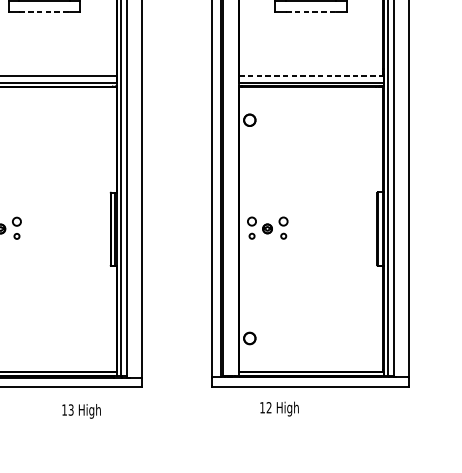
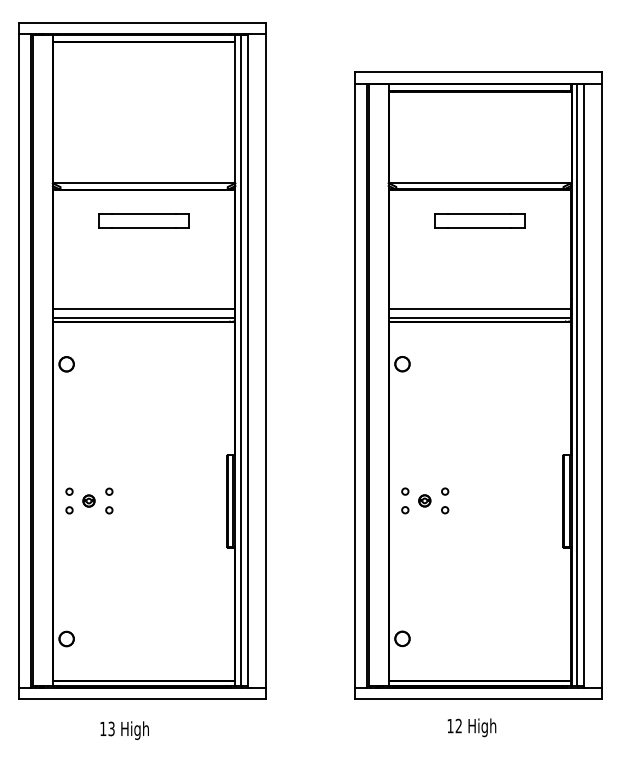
line: (44, 12) -> (143, 228), dashed -> solid
line: (310, 12) -> (479, 228), dashed -> solid
line: (310, 76) -> (479, 308), dashed -> solid
circle: (17, 221) -> (109, 491), size x0.62
circle: (252, 221) -> (405, 491), size x0.62
circle: (283, 221) -> (445, 491), size x0.62
text: (279, 408) -> (471, 727), moved
text: (81, 411) -> (124, 730), moved

